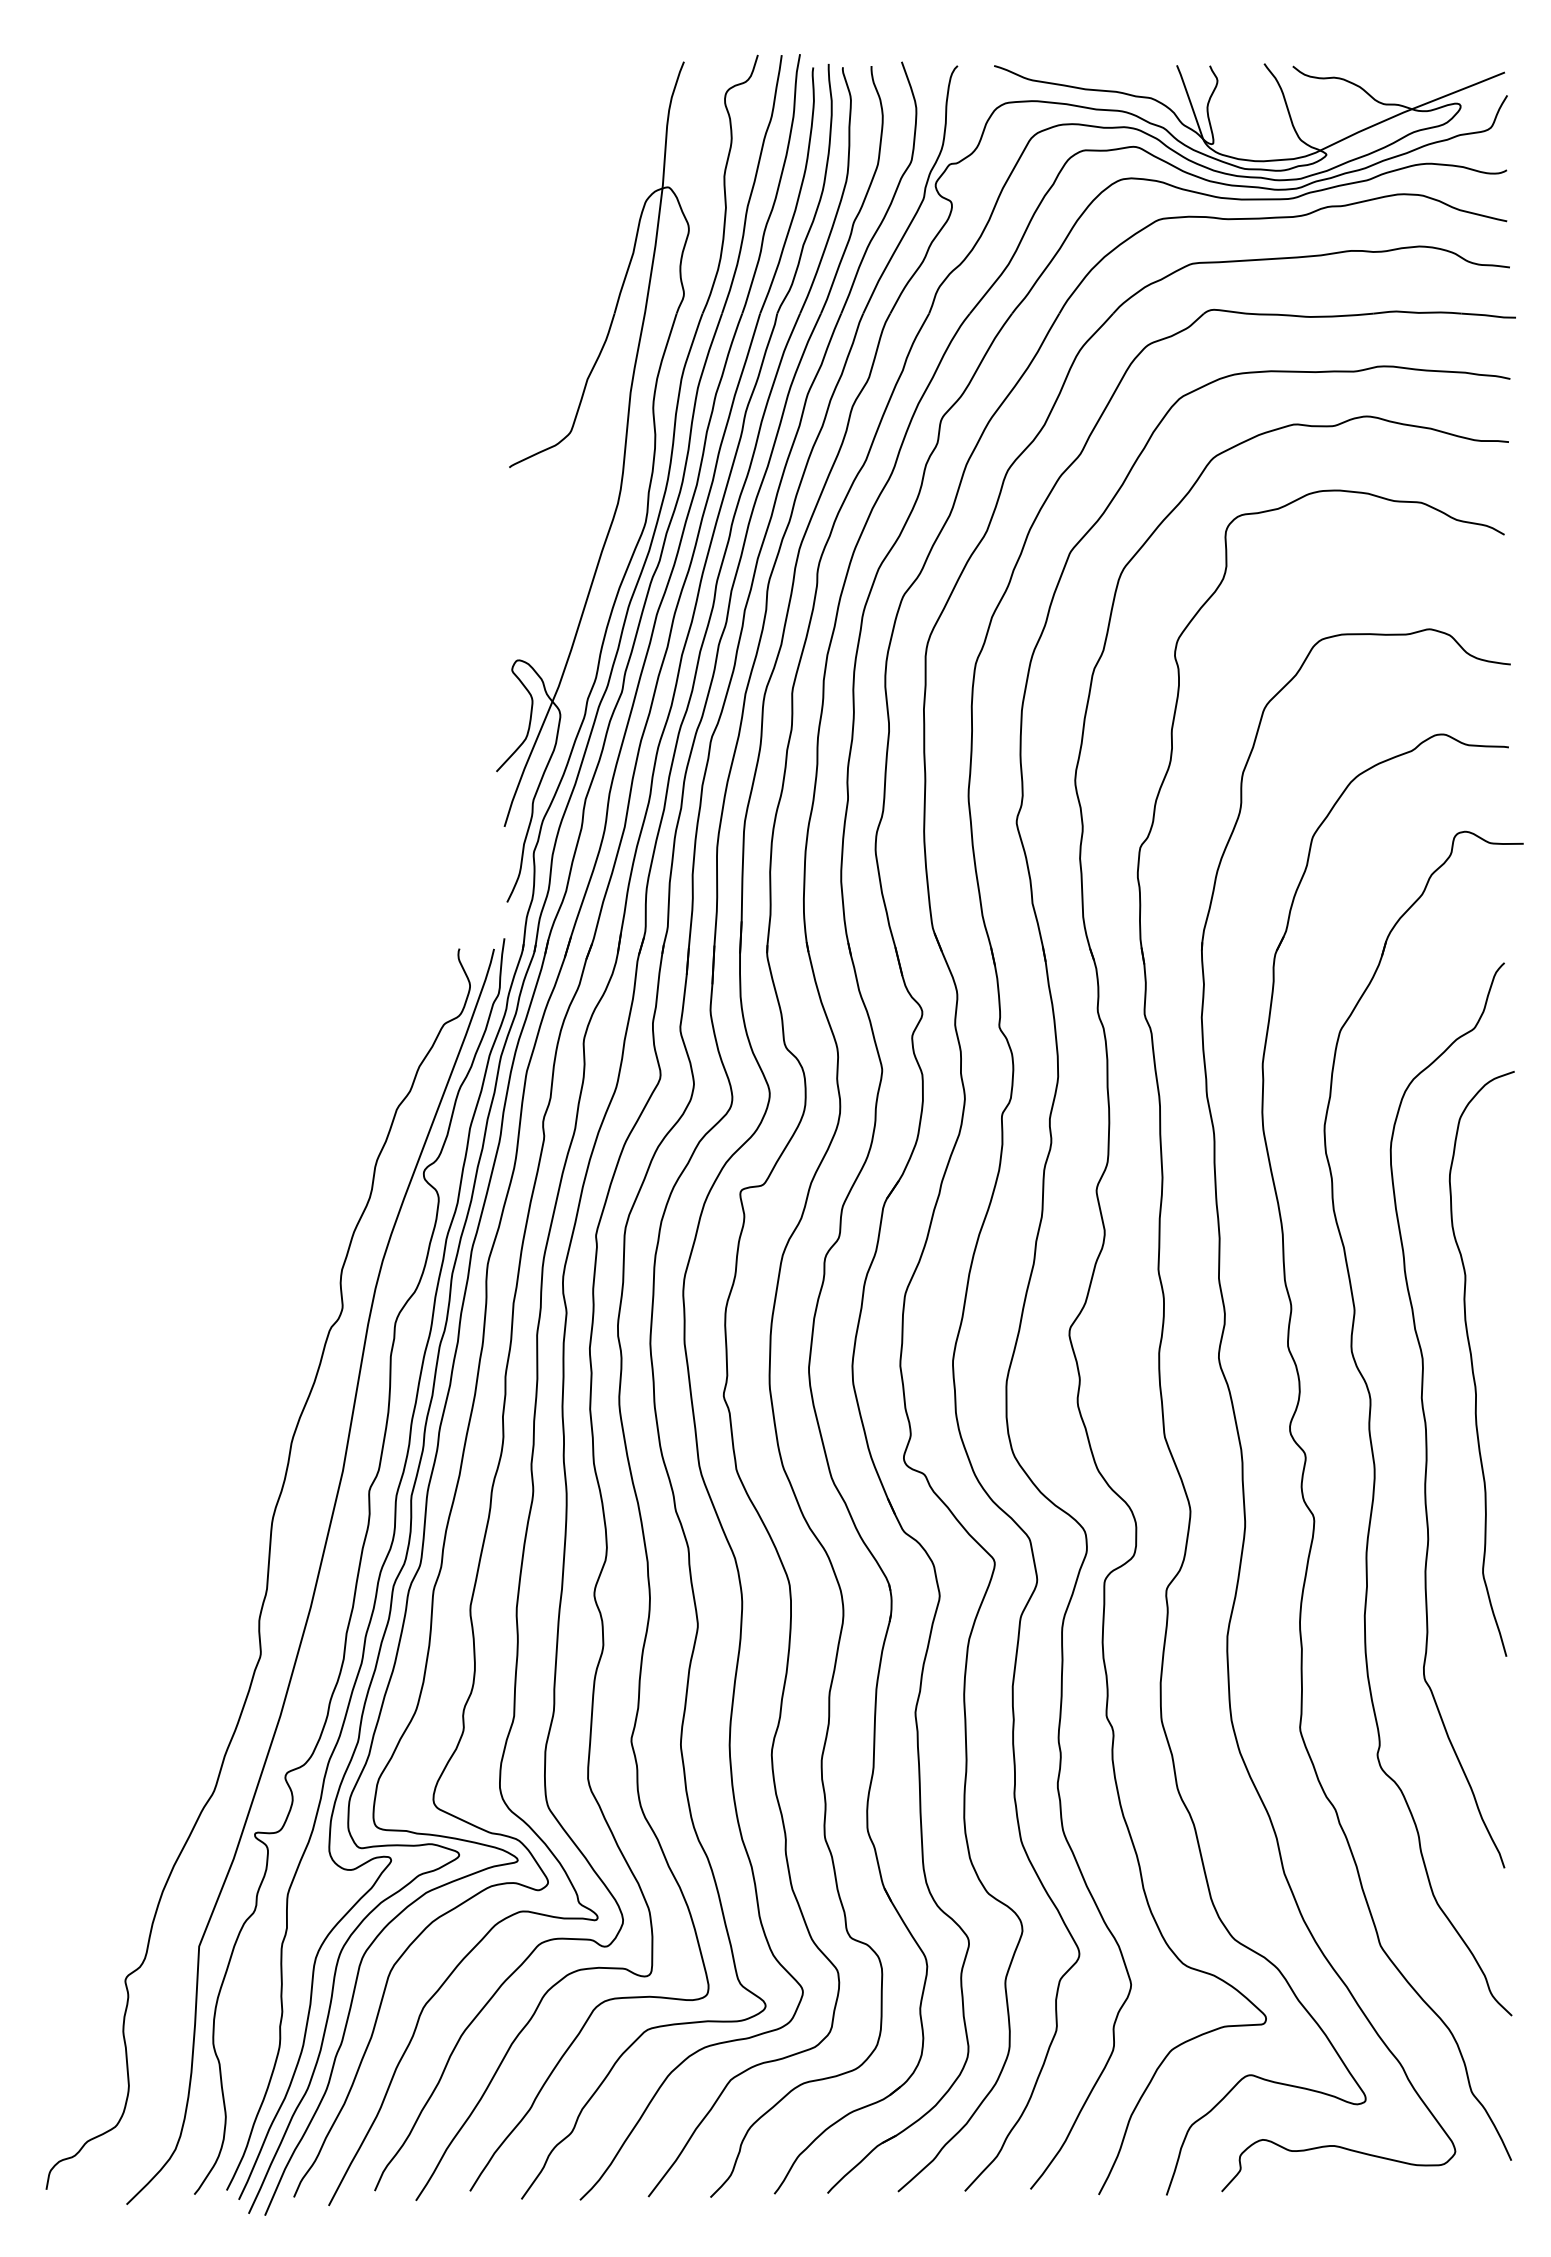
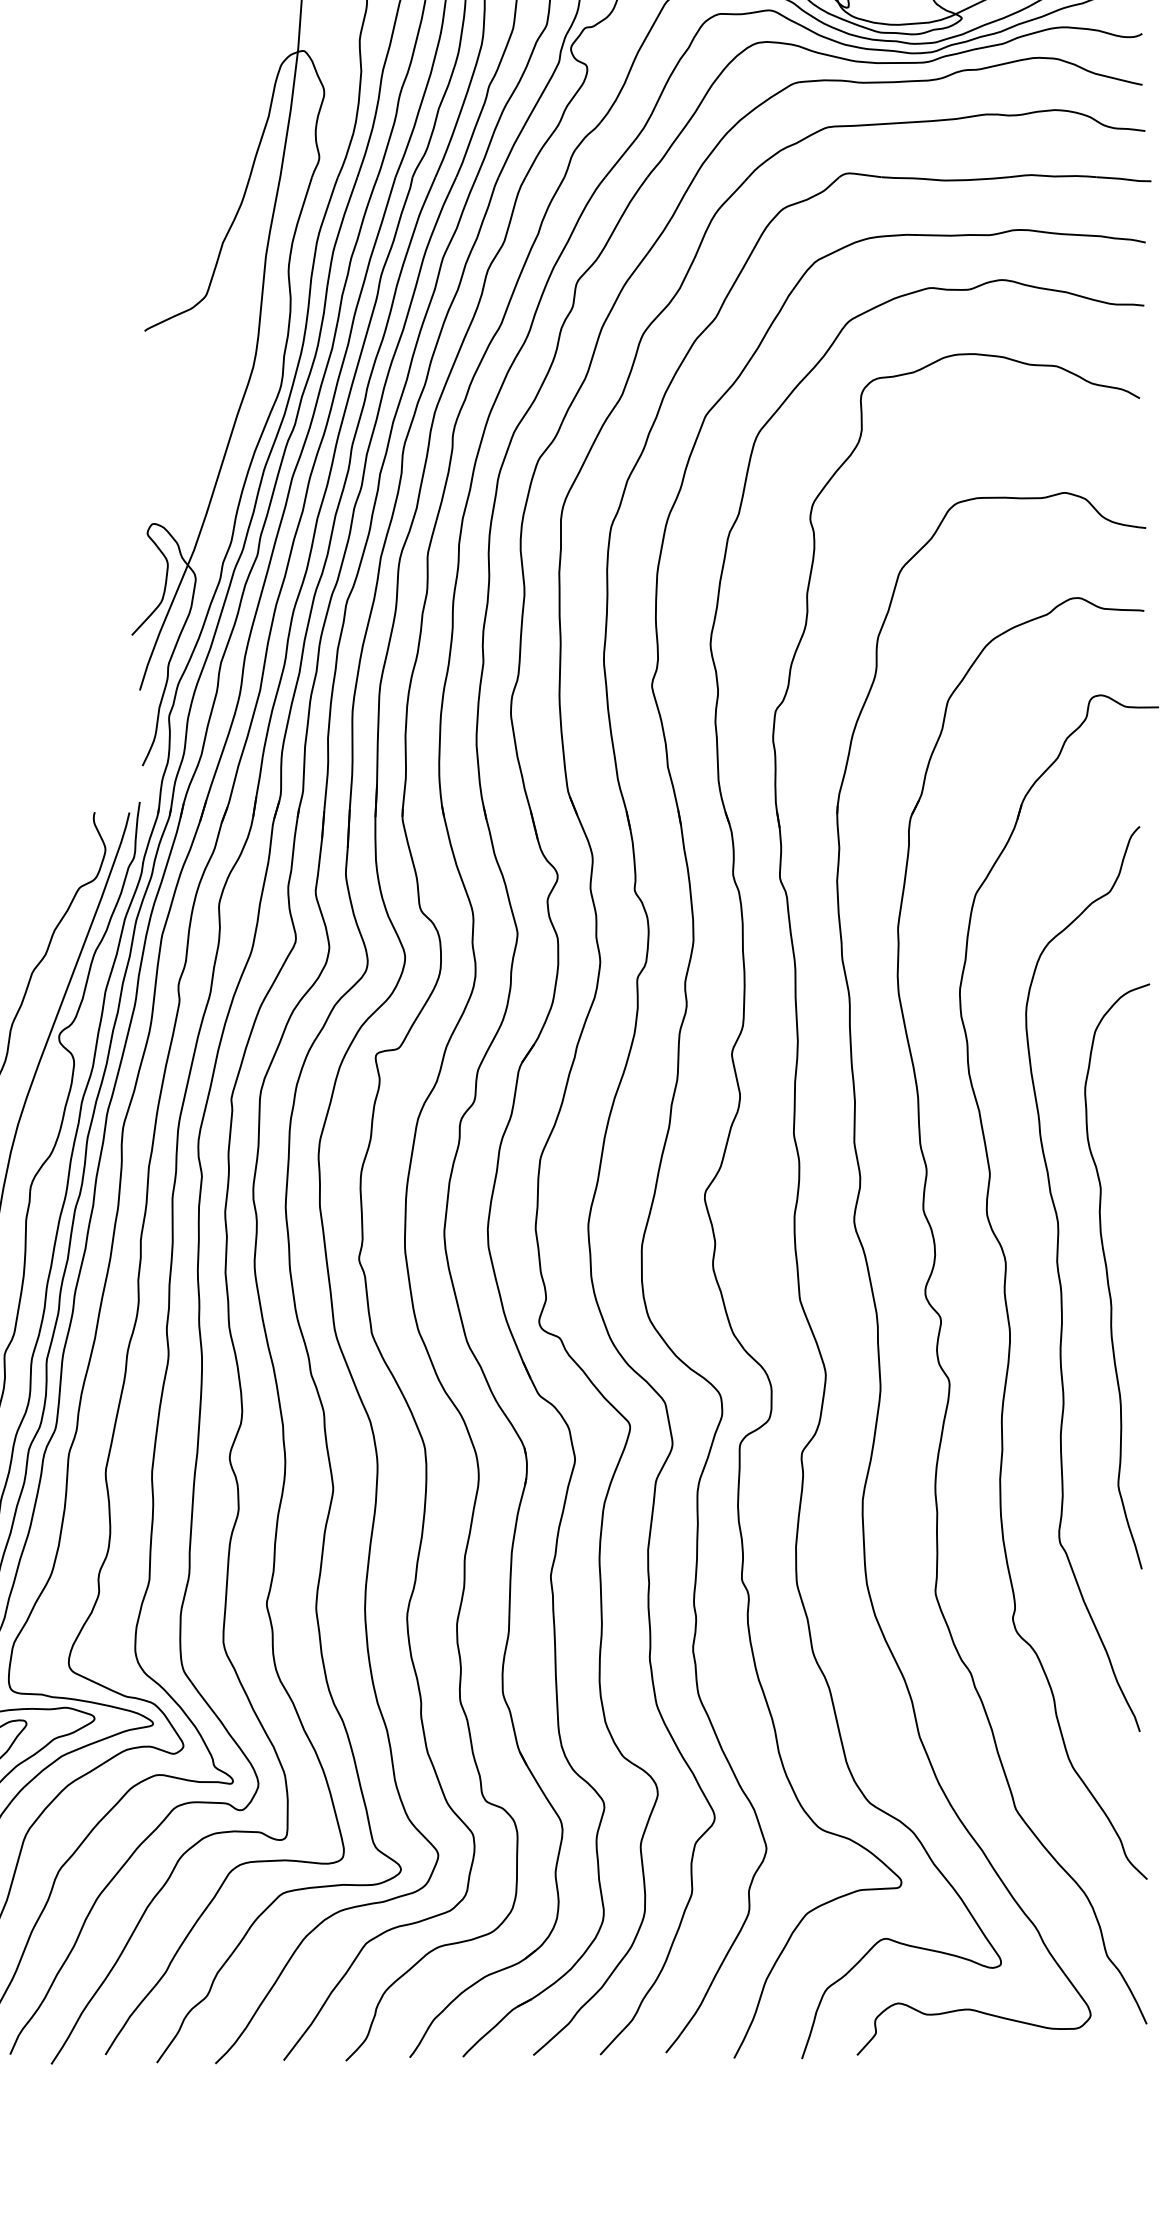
curve: (1473, 1365) -> (1108, 1278), moved

